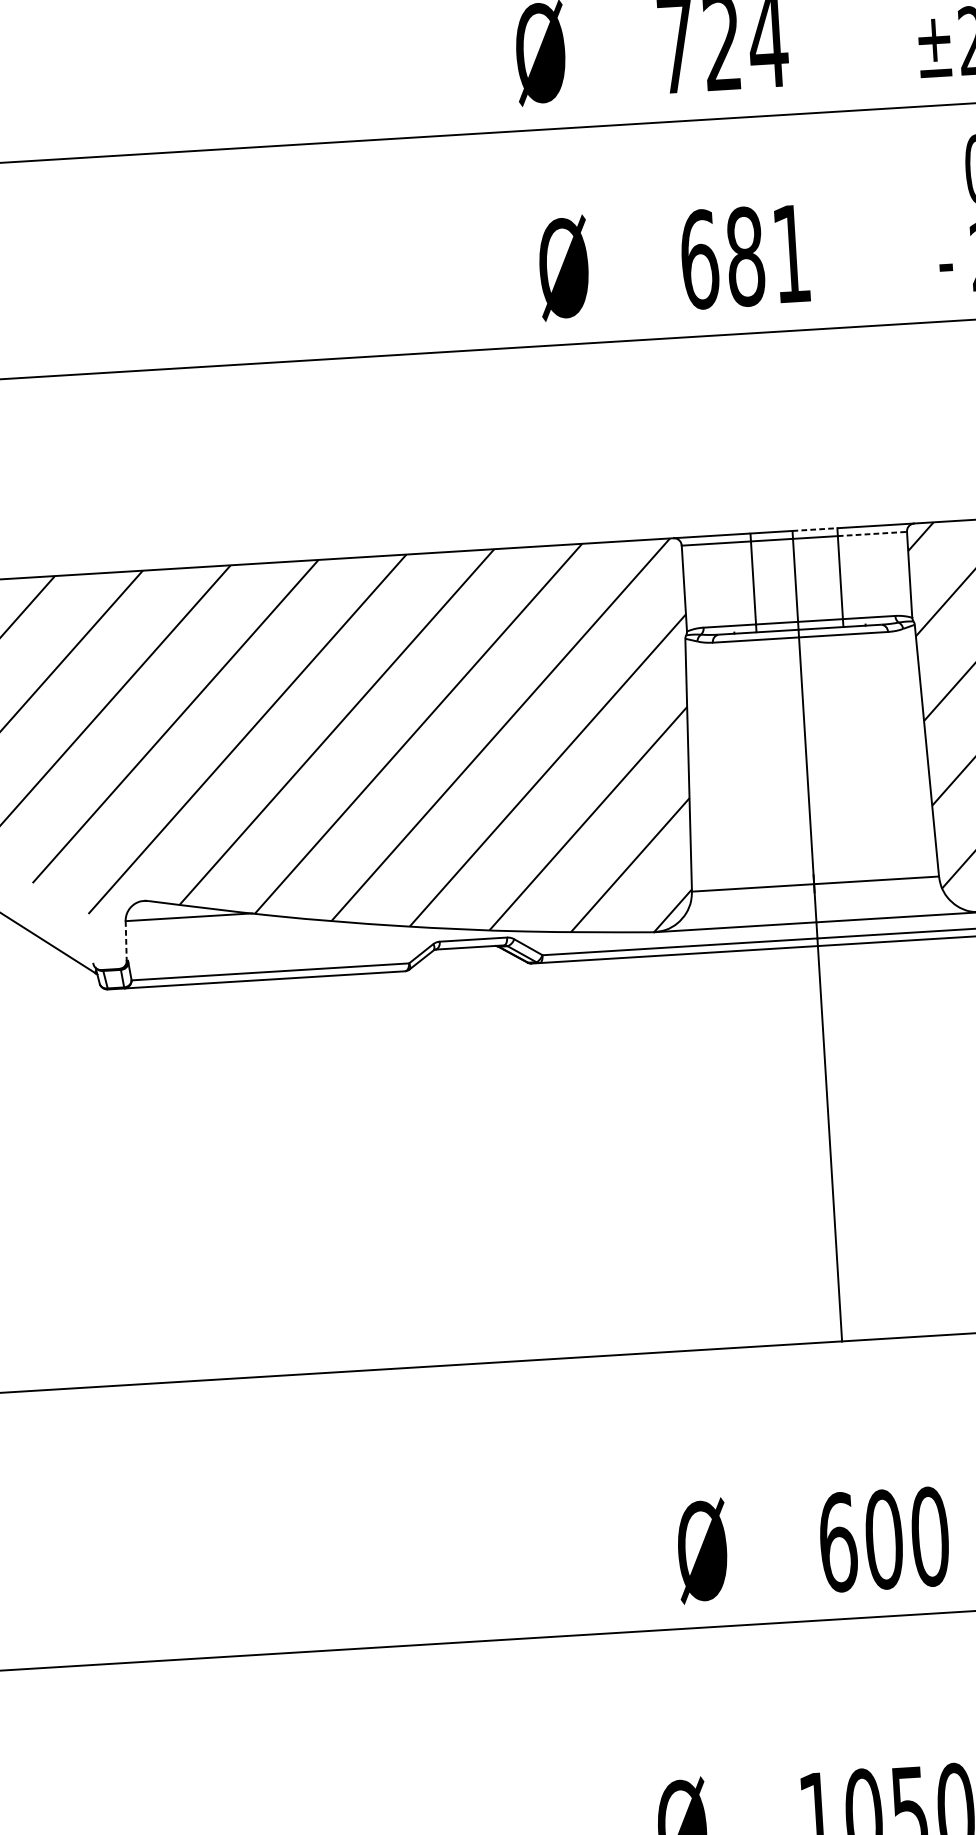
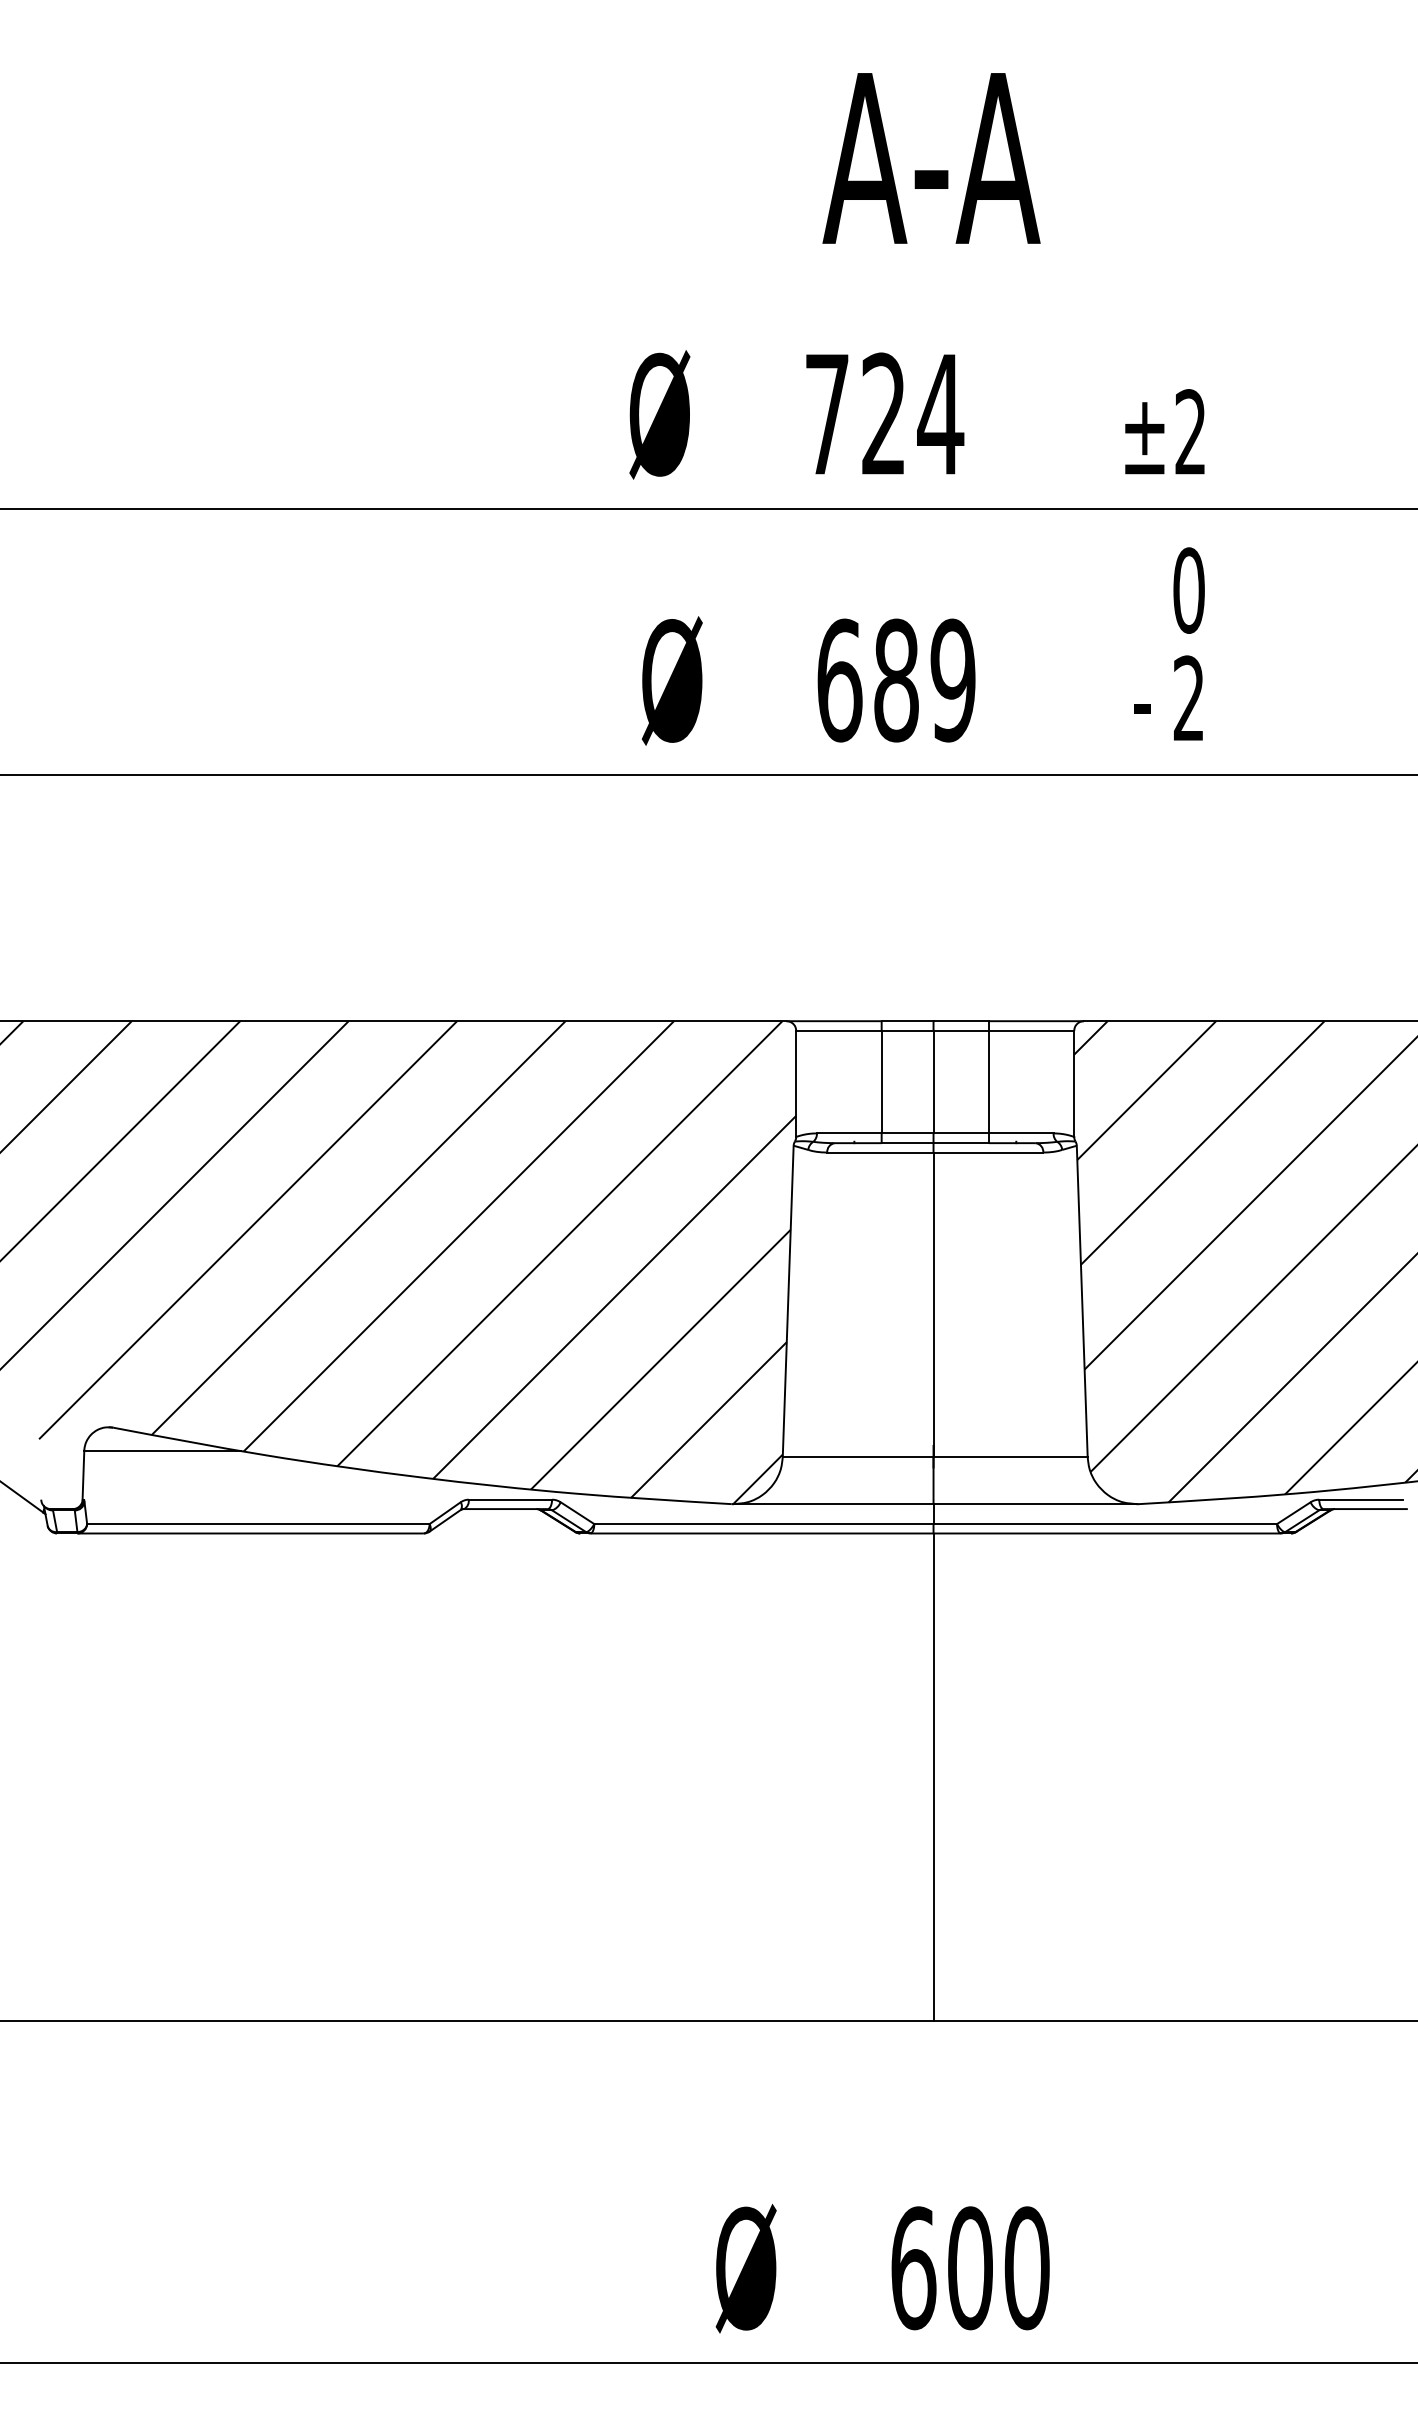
text: (791, 253) -> (952, 680), 681 -> 689
line: (815, 529) -> (961, 1021), dashed -> solid
line: (872, 533) -> (1031, 1030), dashed -> solid
line: (126, 941) -> (83, 1475), dashed -> solid

